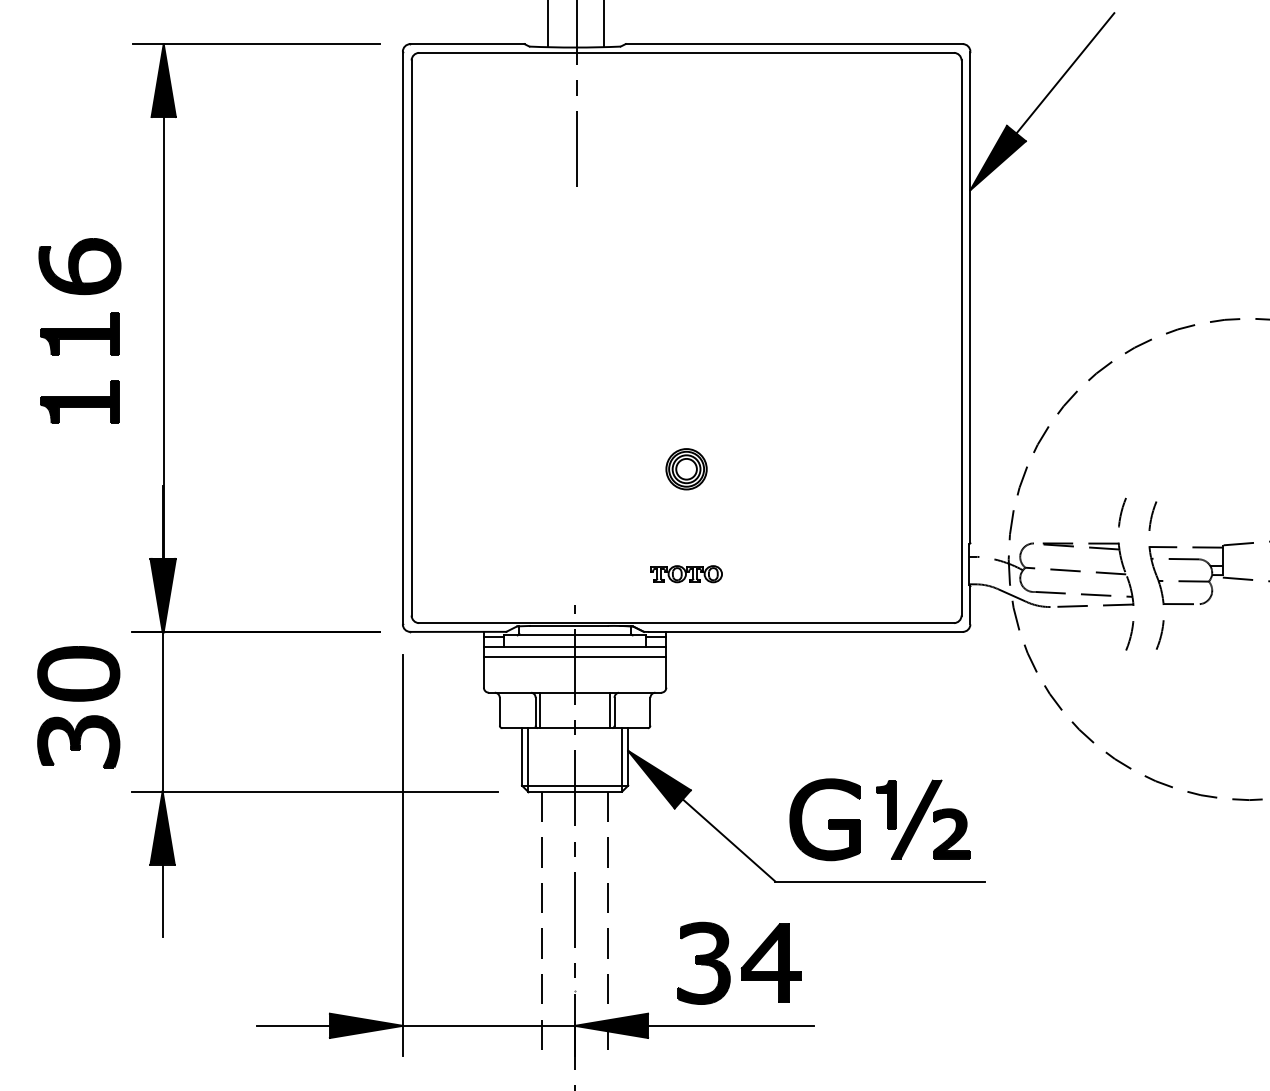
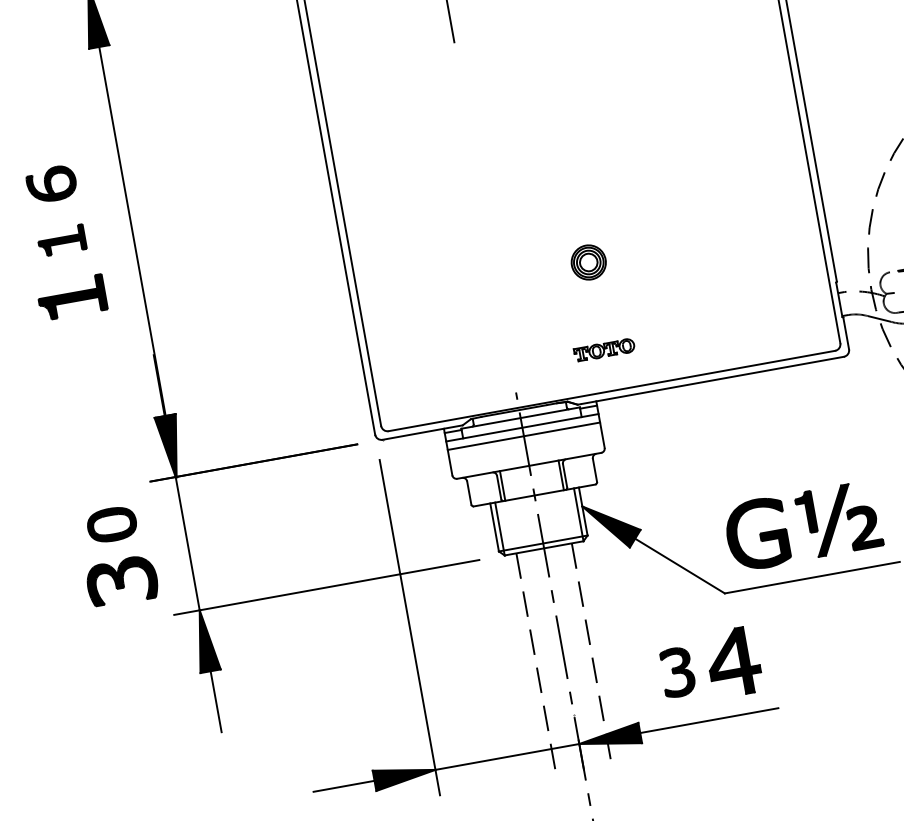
part: (79, 266) -> (51, 184), size x0.7
part: (79, 333) -> (61, 240), size x0.7
part: (78, 673) -> (111, 524), size x0.7
part: (703, 962) -> (677, 671), size x0.7

